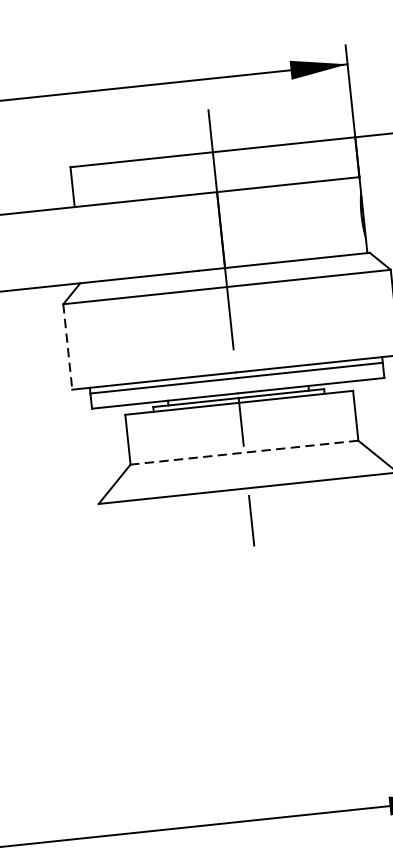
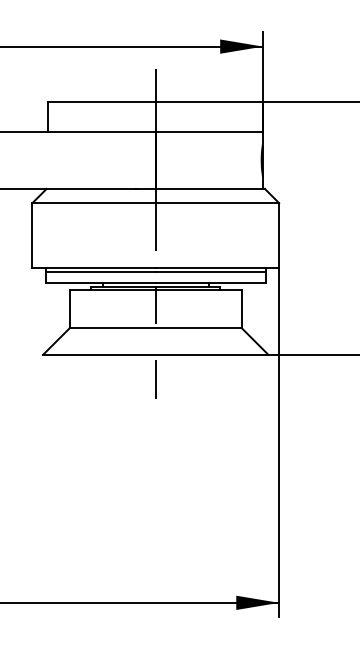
line: (67, 347) -> (32, 235), dashed -> solid
line: (244, 453) -> (155, 328), dashed -> solid

